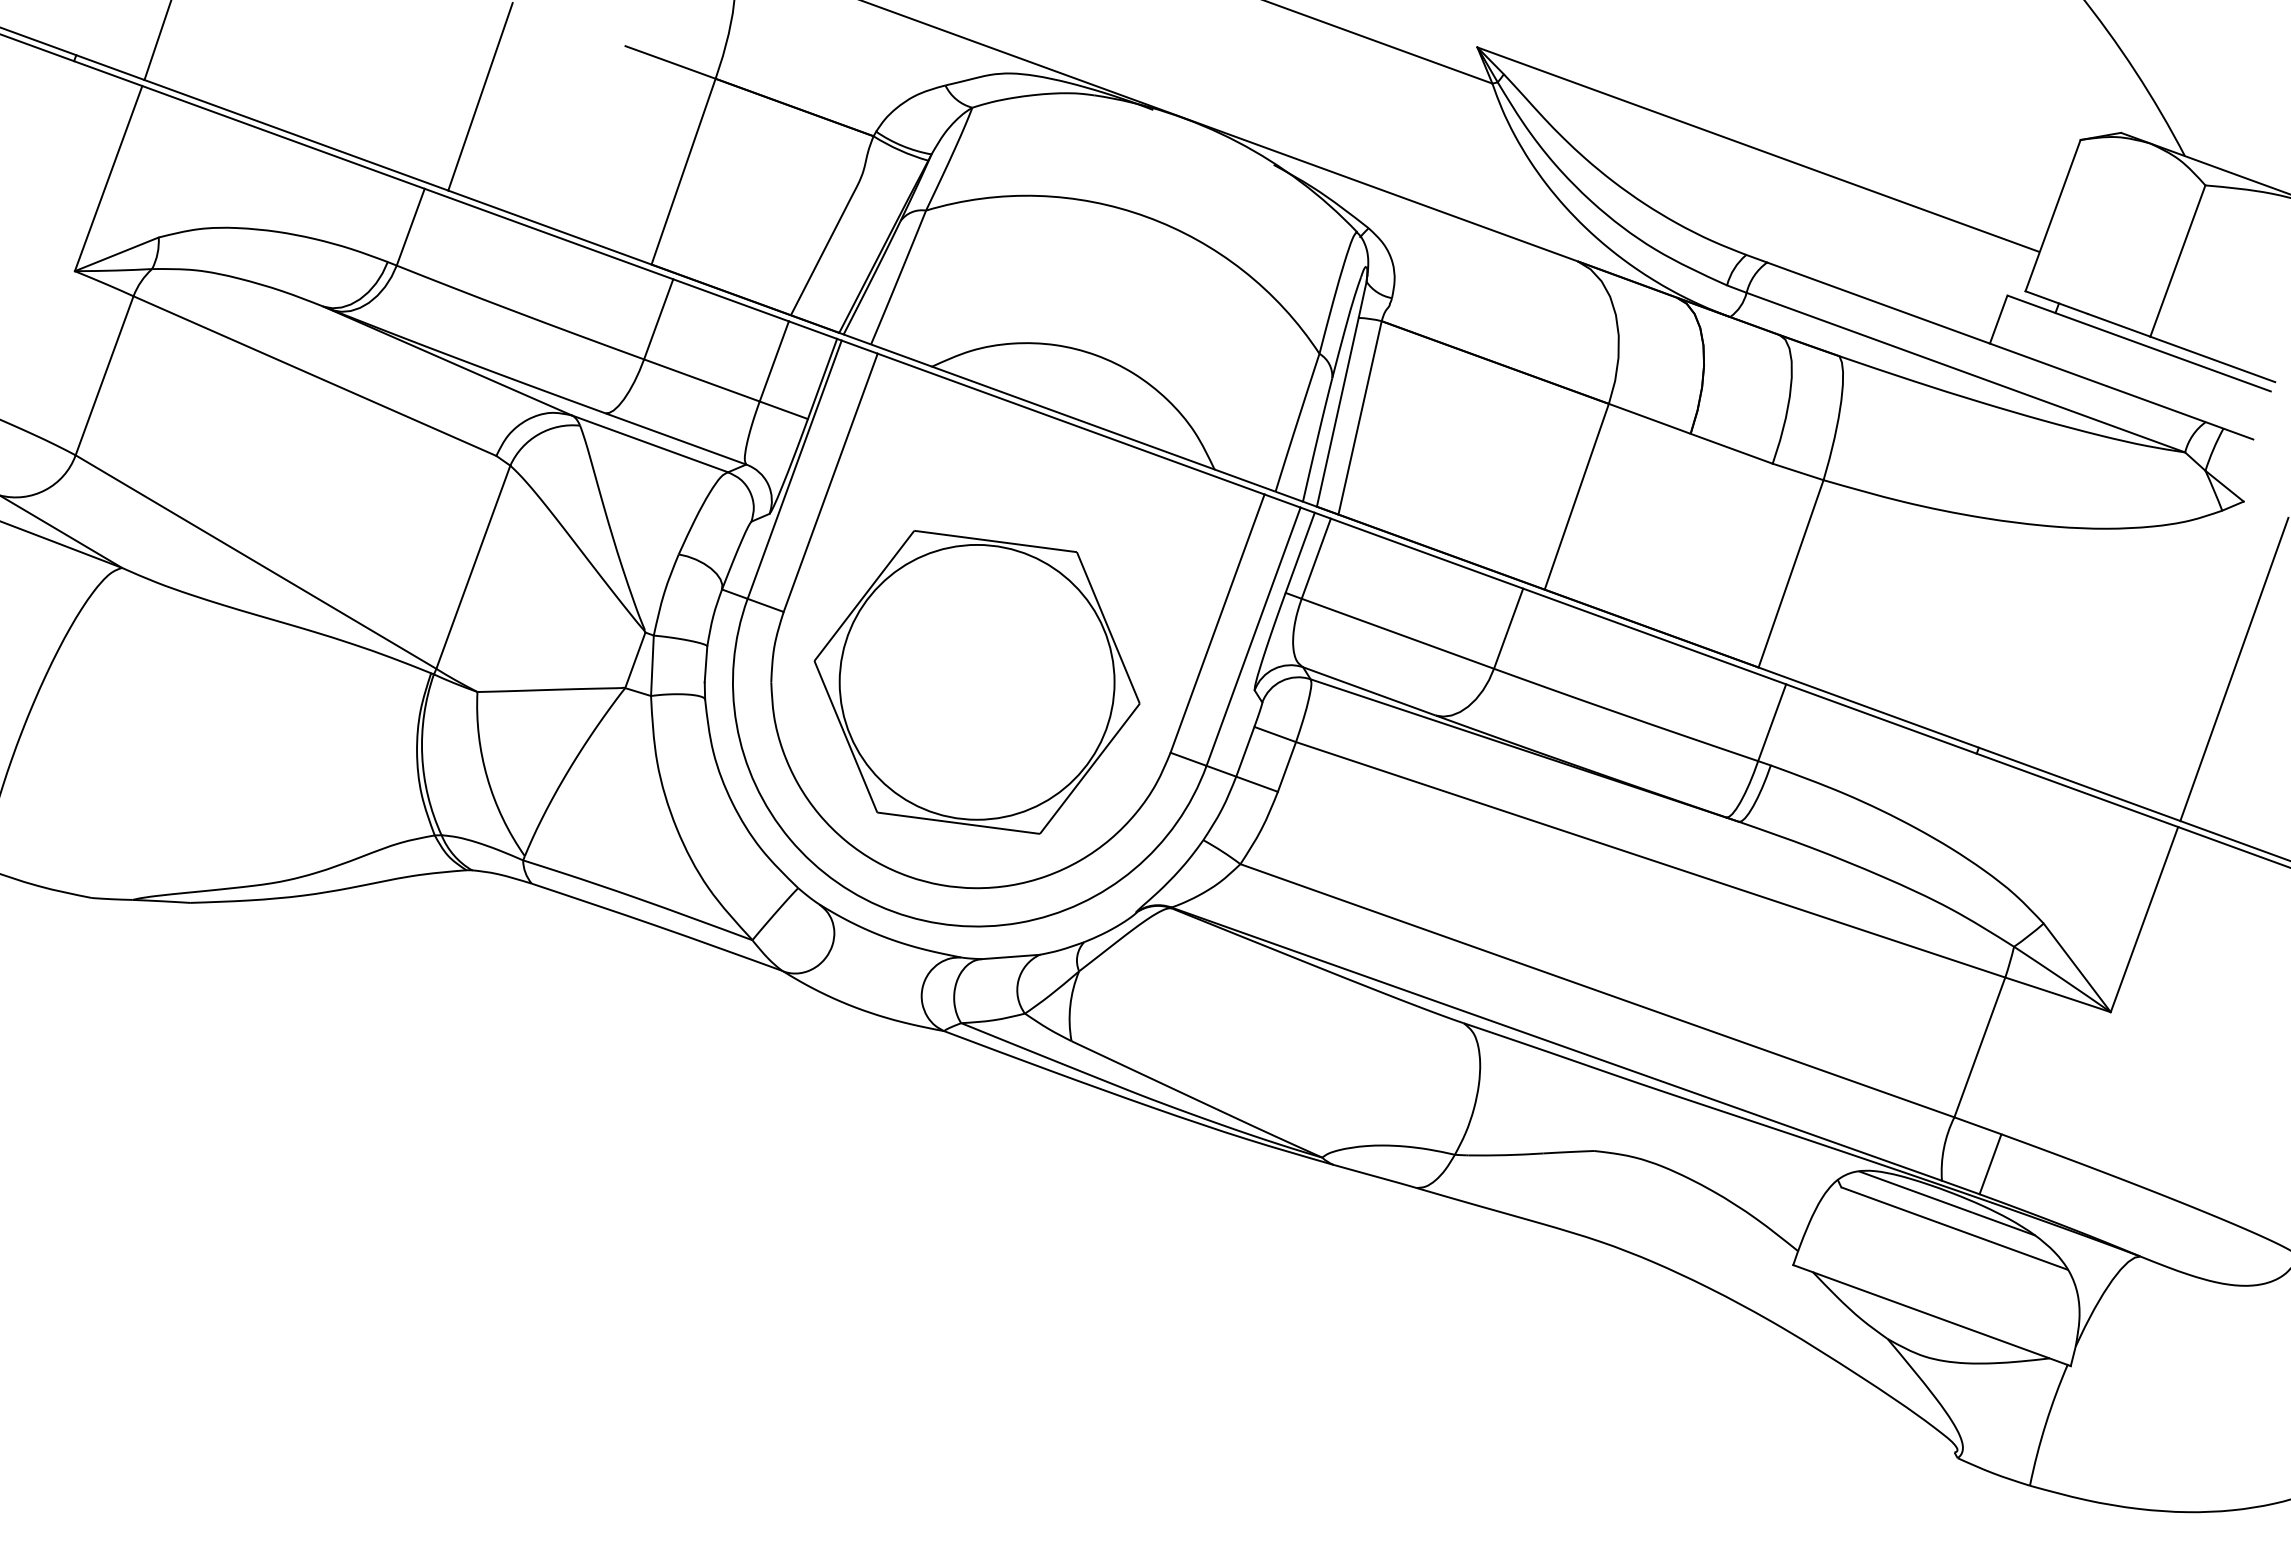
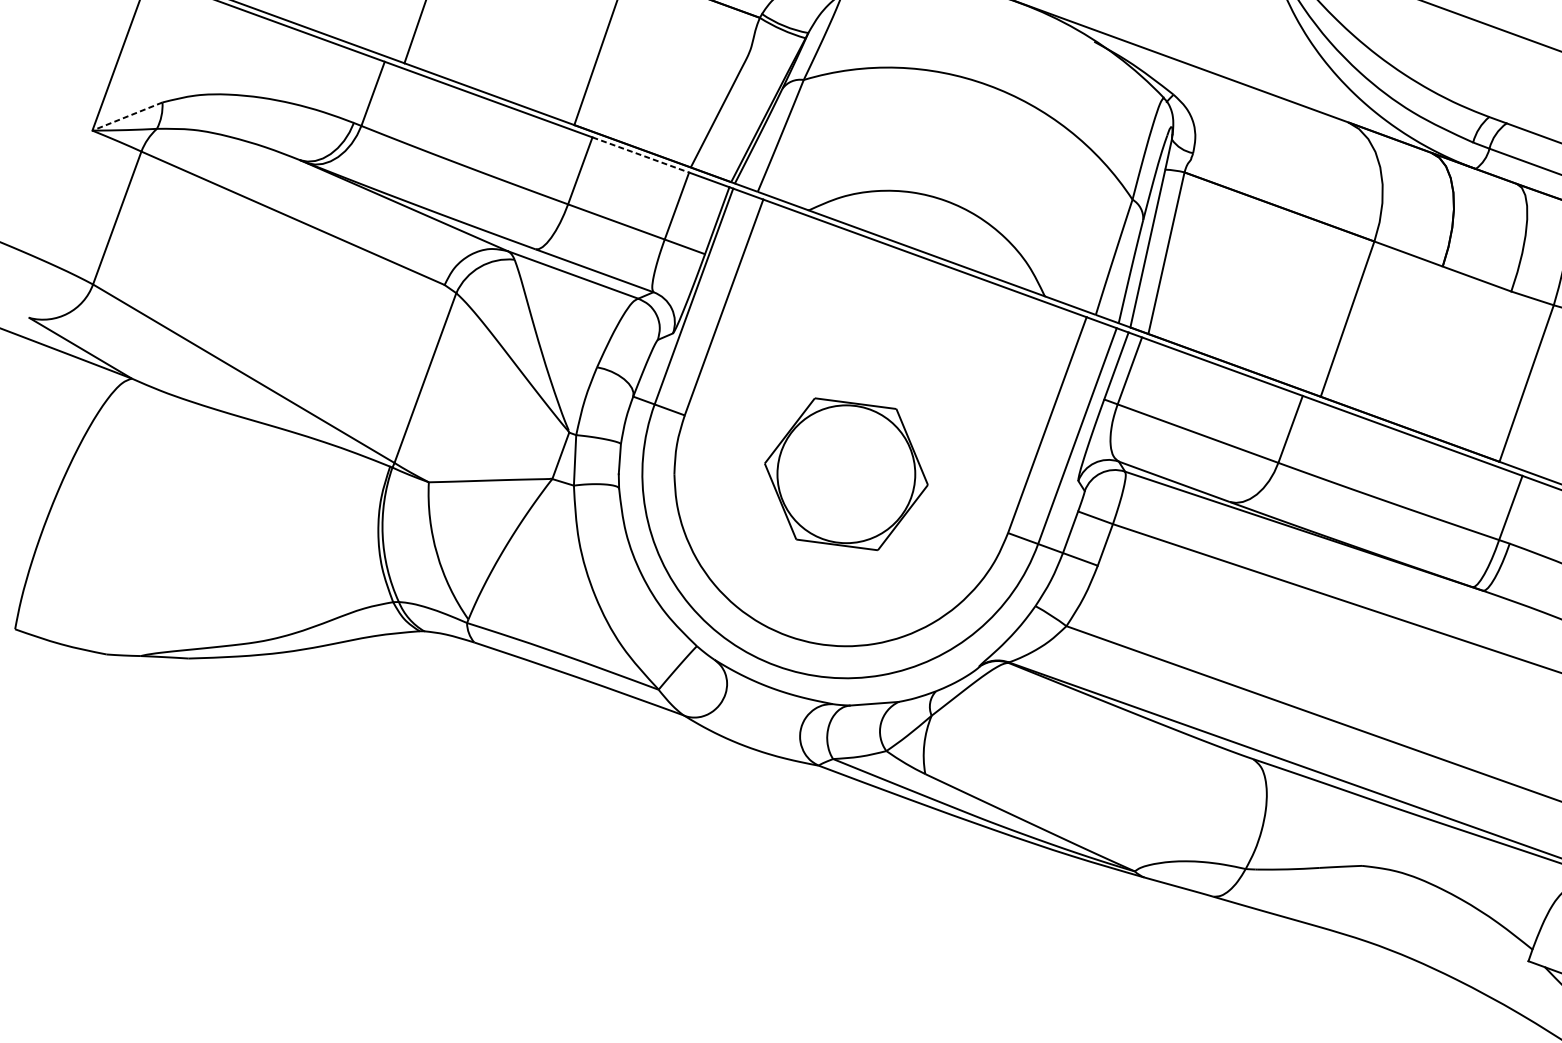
line: (116, 254) -> (127, 116), solid -> dashed
line: (731, 300) -> (641, 155), solid -> dashed
part: (976, 682) -> (845, 474), size x0.6

